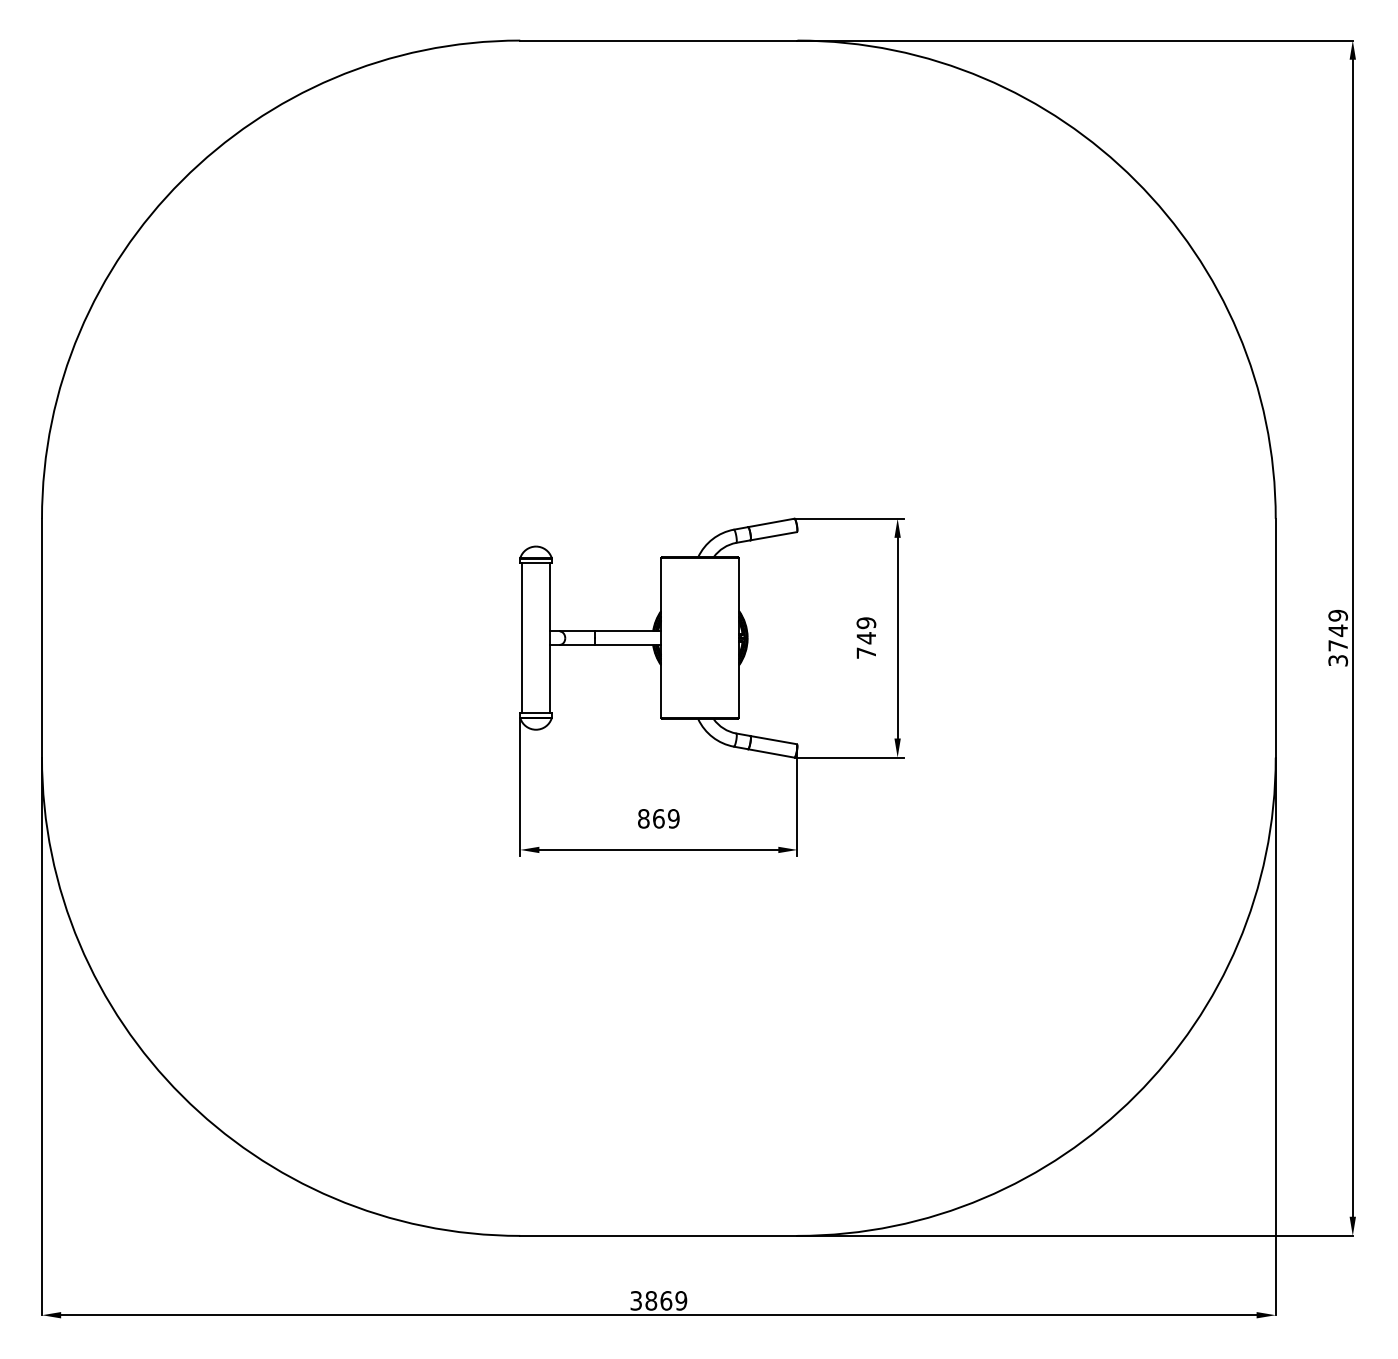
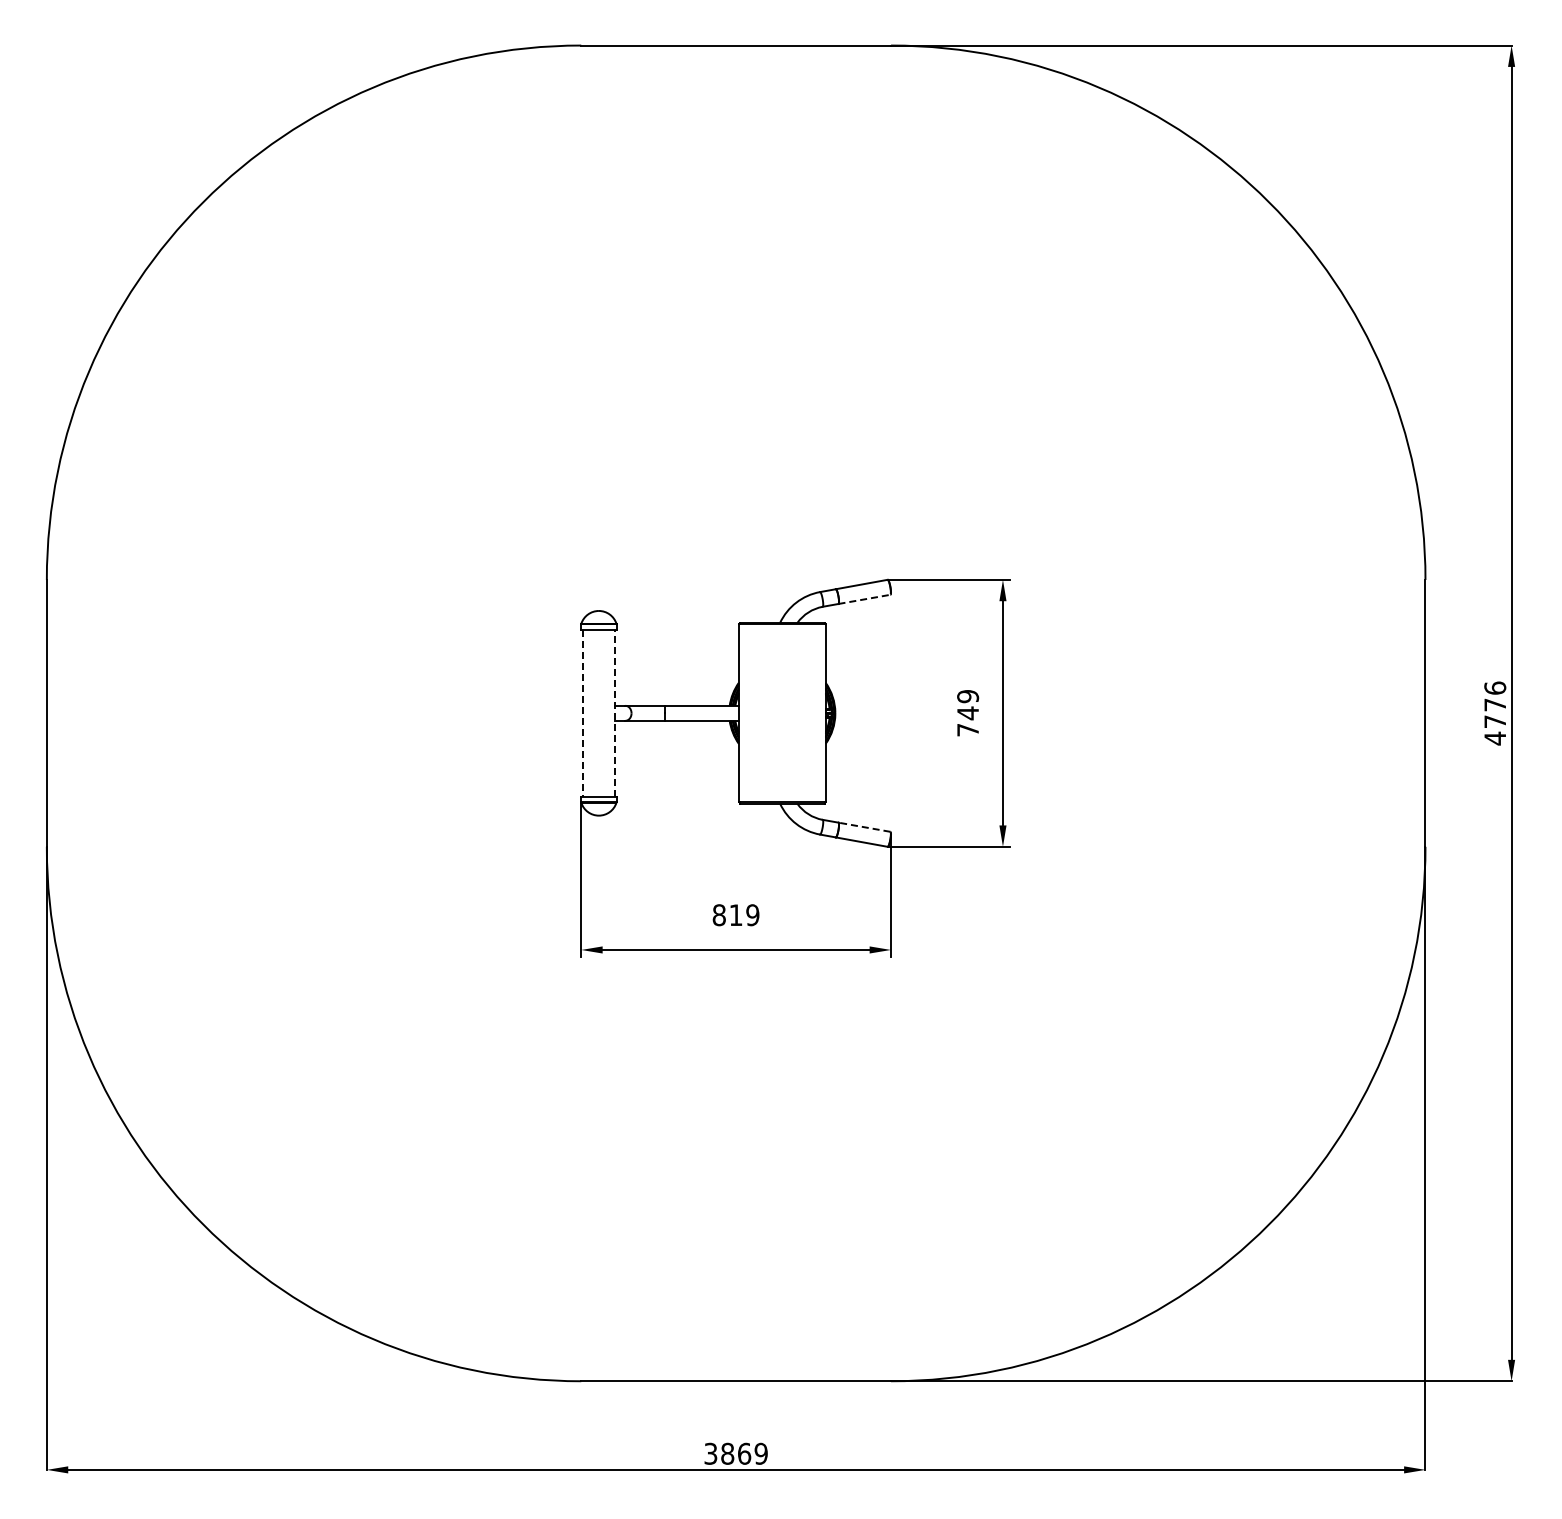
line: (773, 536) -> (864, 599), solid -> dashed
line: (522, 638) -> (583, 713), solid -> dashed
line: (549, 638) -> (614, 713), solid -> dashed
text: (1338, 638) -> (1495, 713), 3749 -> 4776
line: (772, 740) -> (863, 827), solid -> dashed
text: (658, 819) -> (735, 915), 869 -> 819

